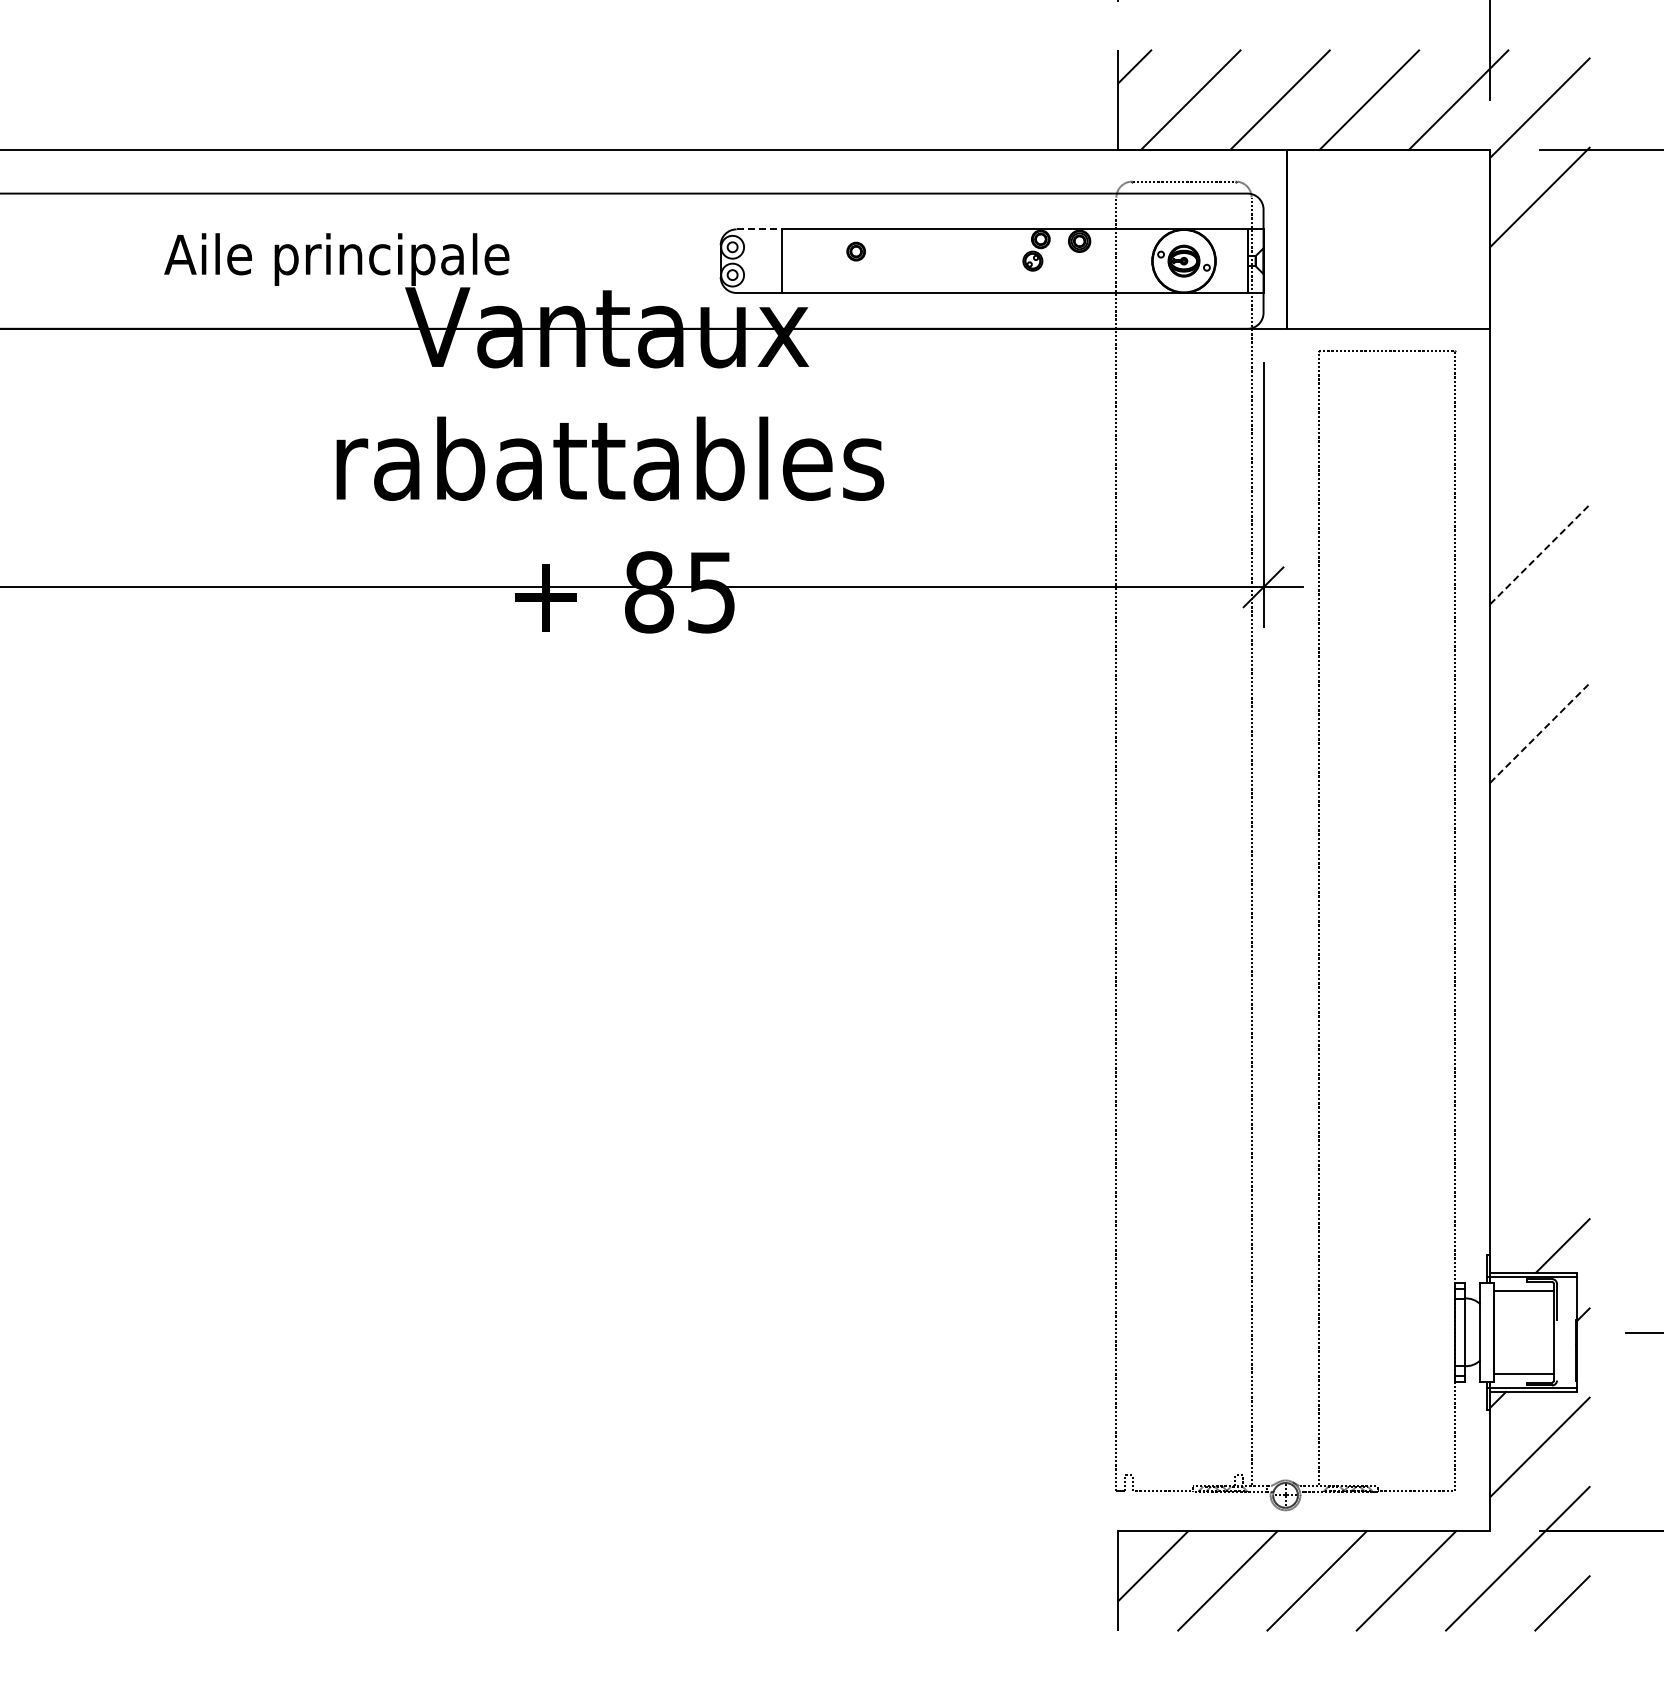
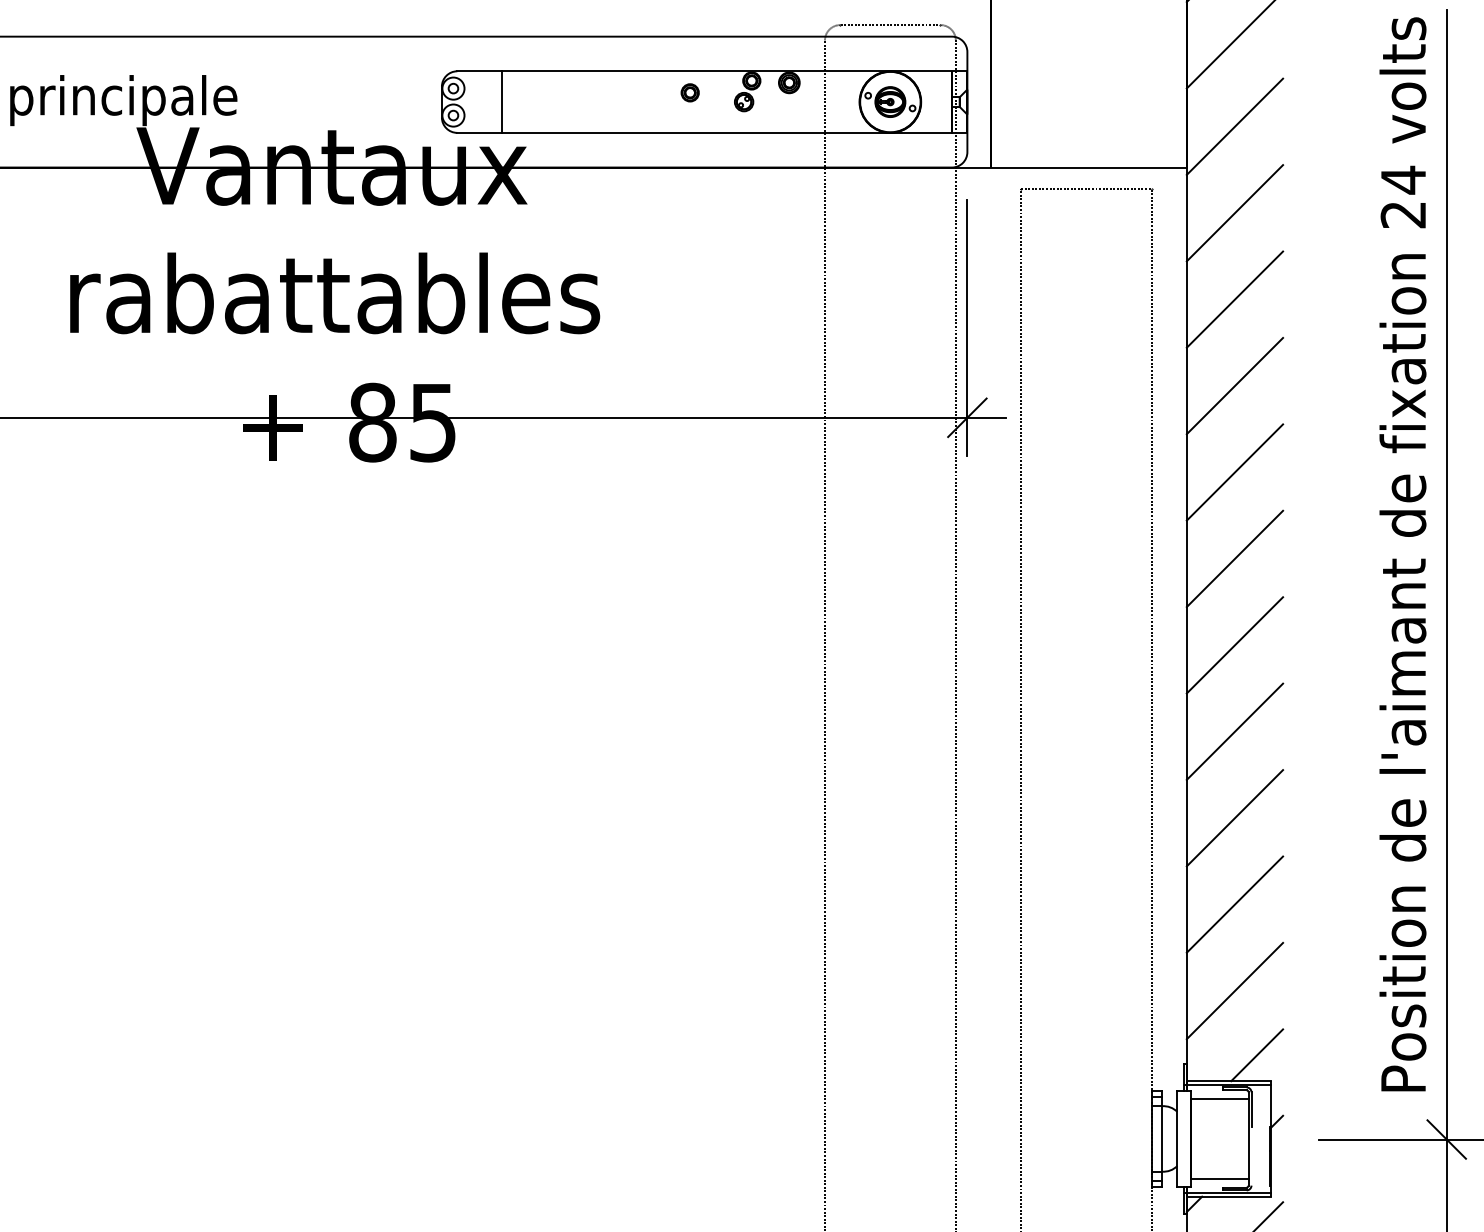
line: (759, 229) -> (479, 71), dashed -> solid
part: (855, 251) -> (689, 92), moved
line: (1539, 286) -> (1234, 126), added
line: (1539, 375) -> (1234, 212), added
line: (1539, 464) -> (1234, 298), added
line: (1540, 554) -> (1235, 386), dashed -> solid
line: (1539, 643) -> (1234, 472), added
line: (1540, 732) -> (1235, 558), dashed -> solid
line: (1539, 822) -> (1234, 645), added
line: (1539, 911) -> (1234, 731), added
line: (1539, 1000) -> (1234, 817), added
line: (1539, 1089) -> (1234, 903), added
line: (1539, 1179) -> (1234, 991), added

